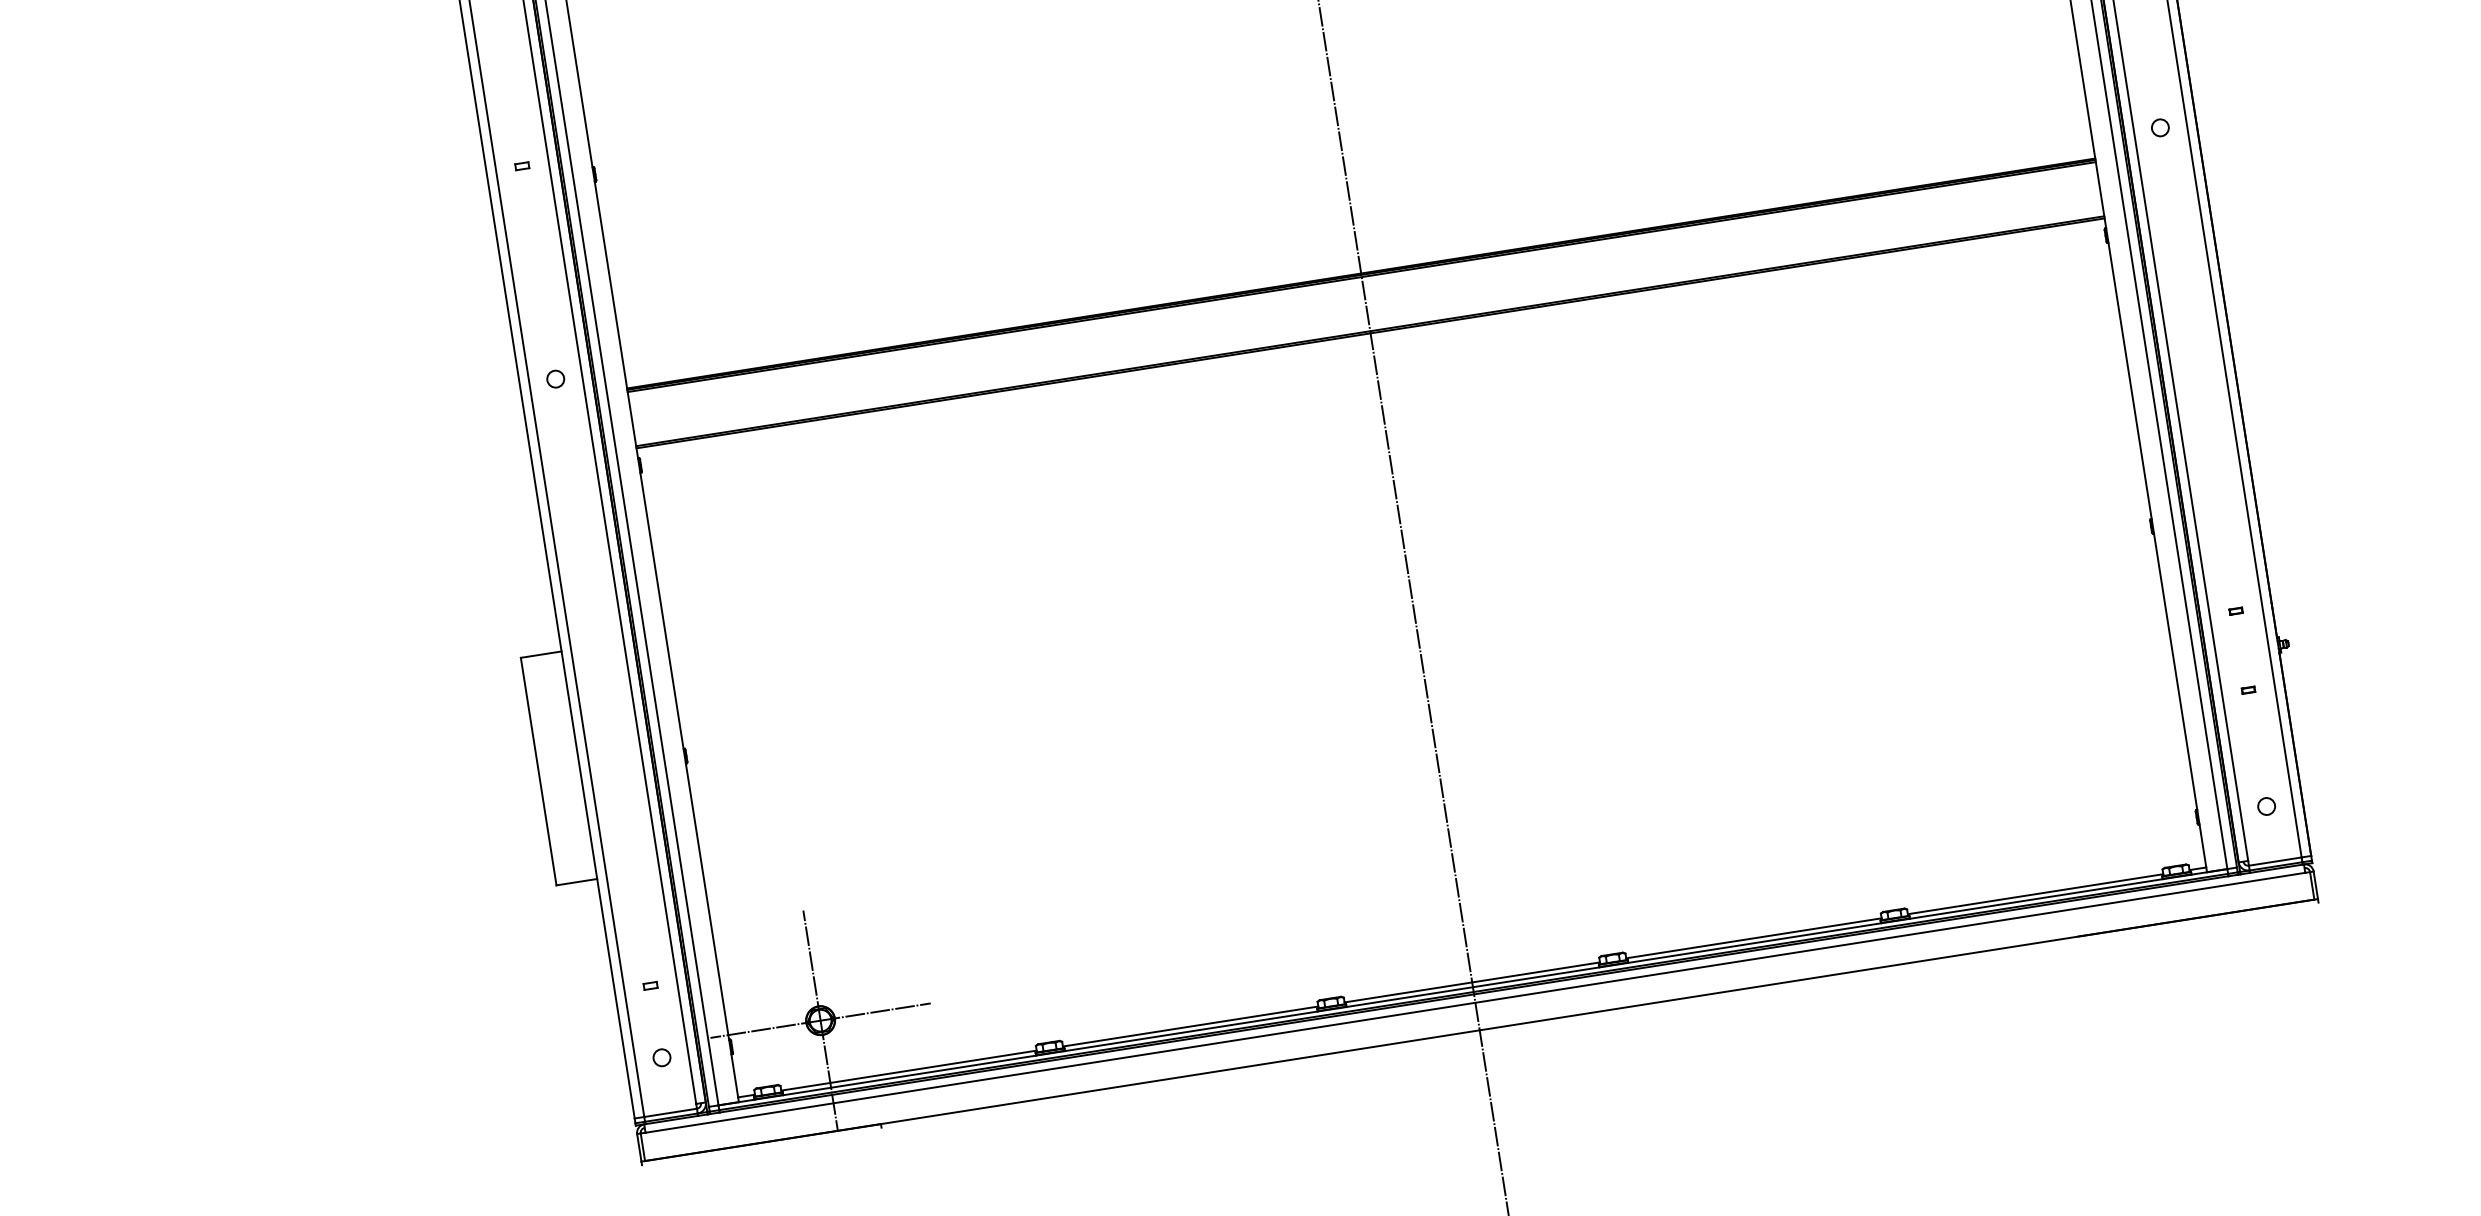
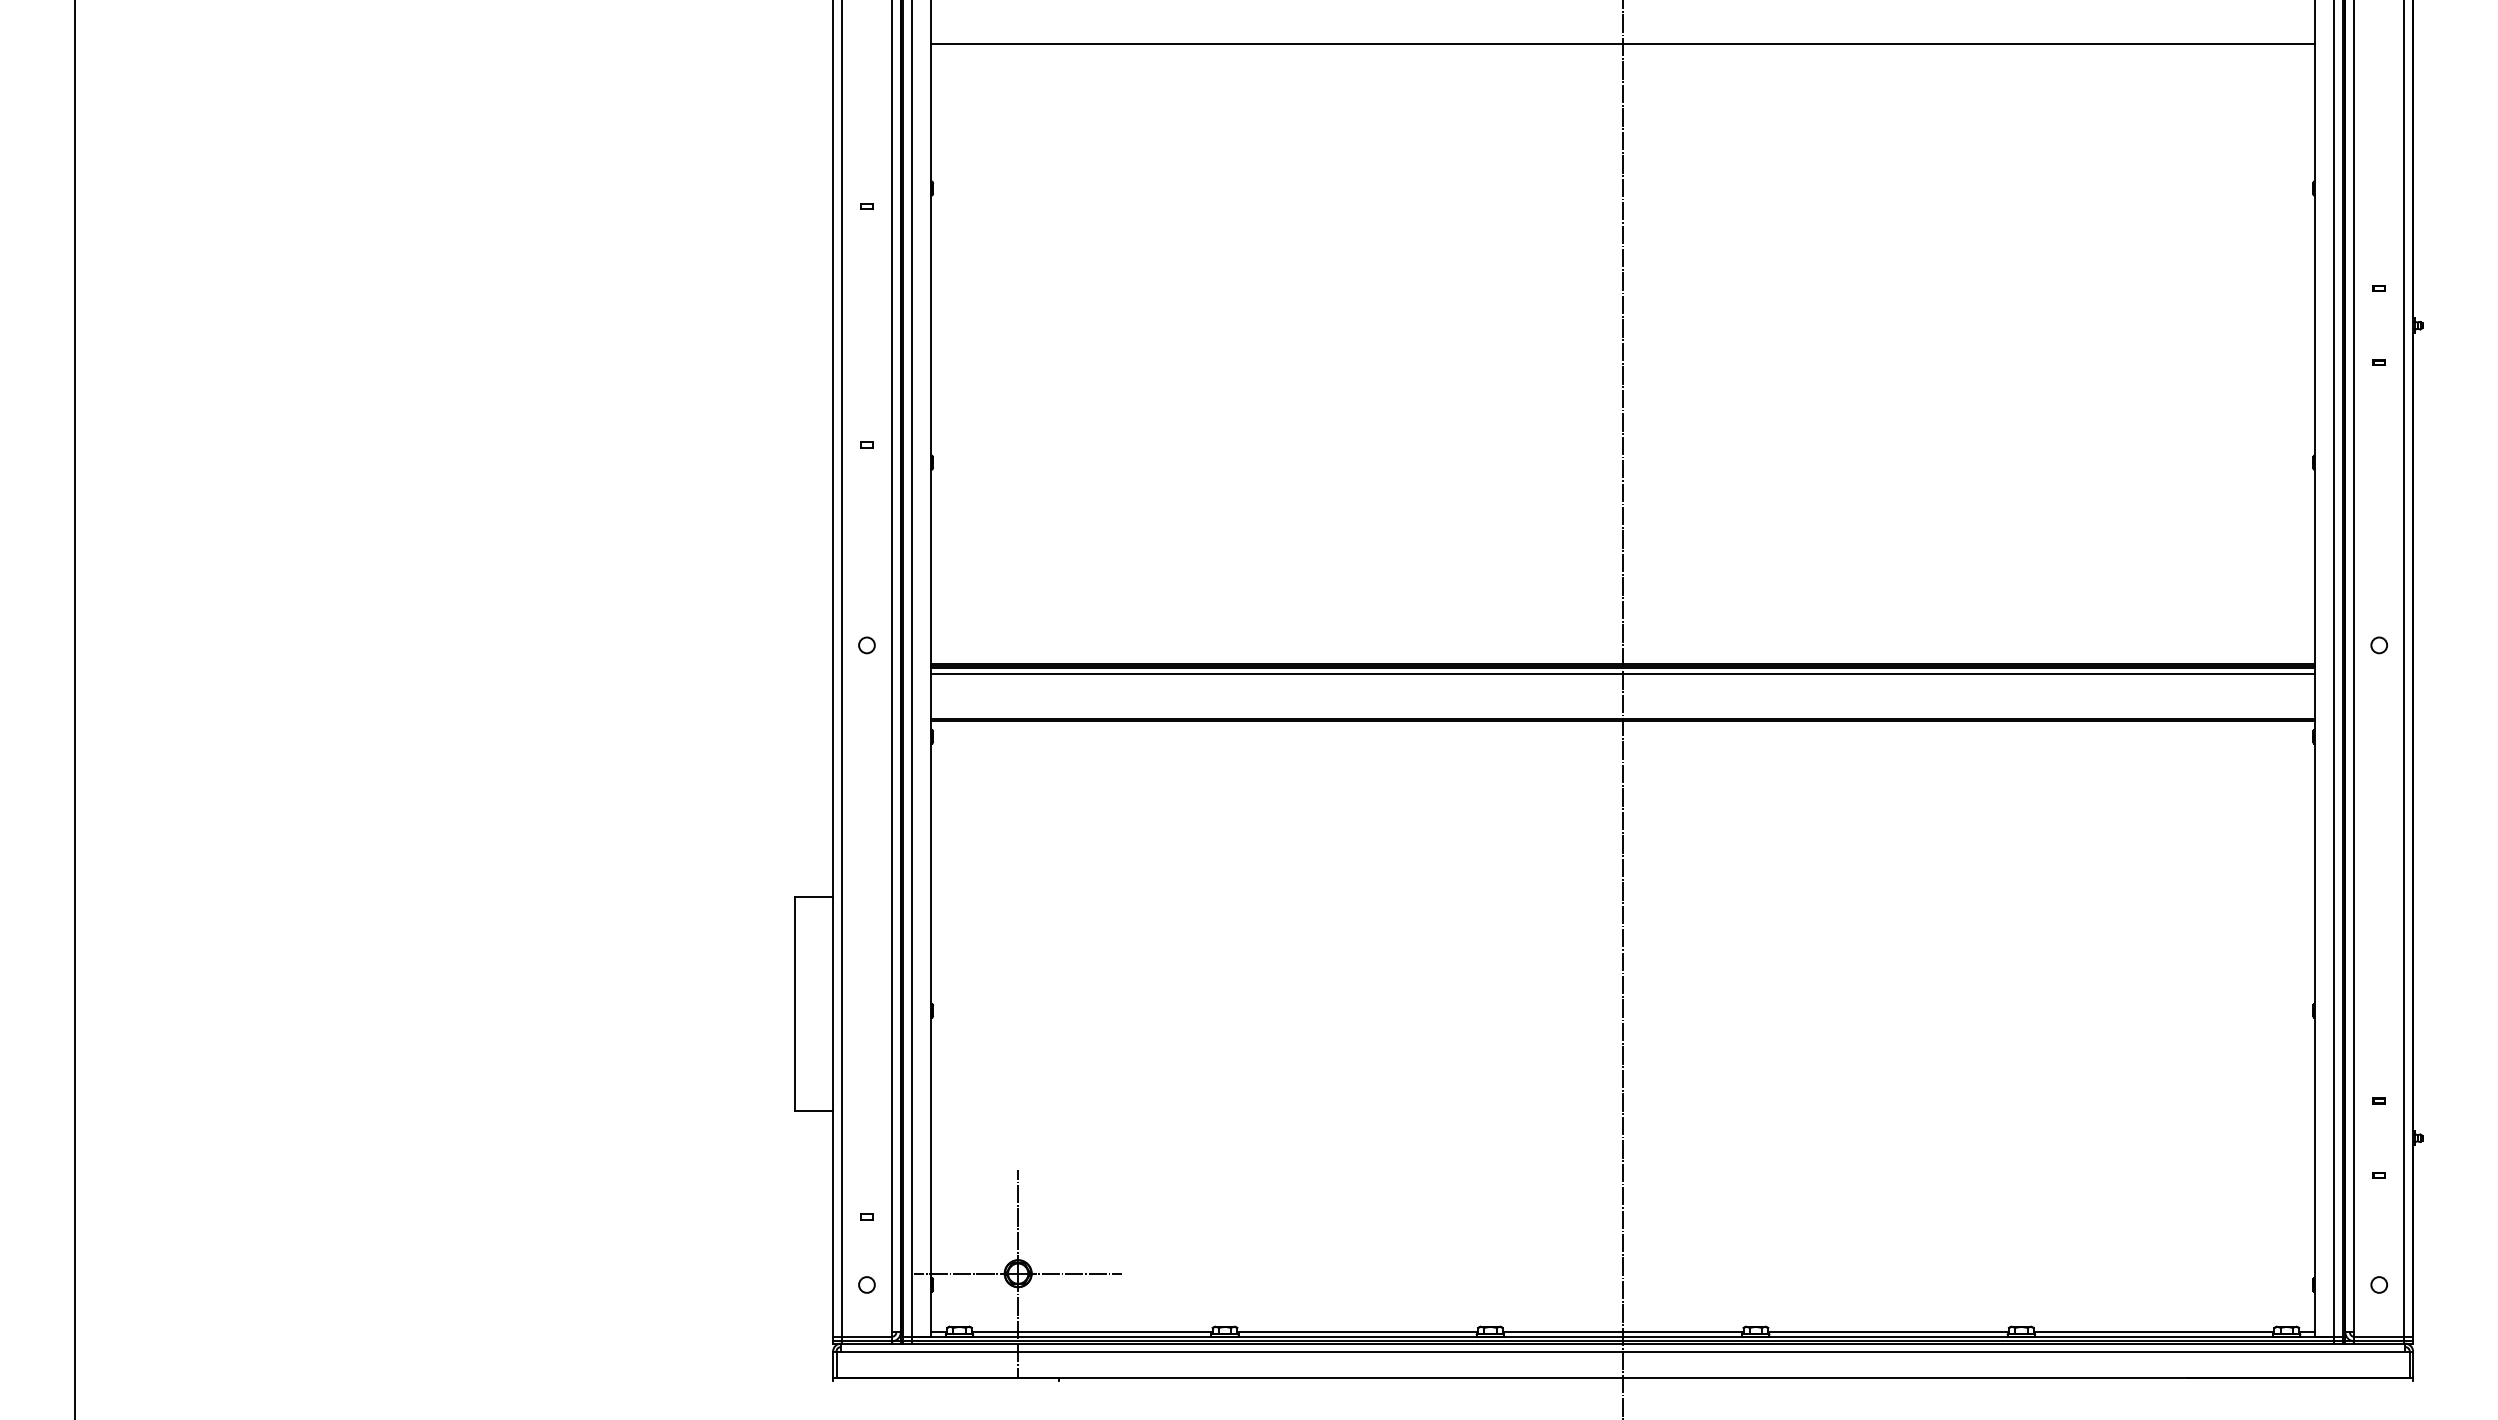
line: (1362, 283) -> (1622, 673), added

